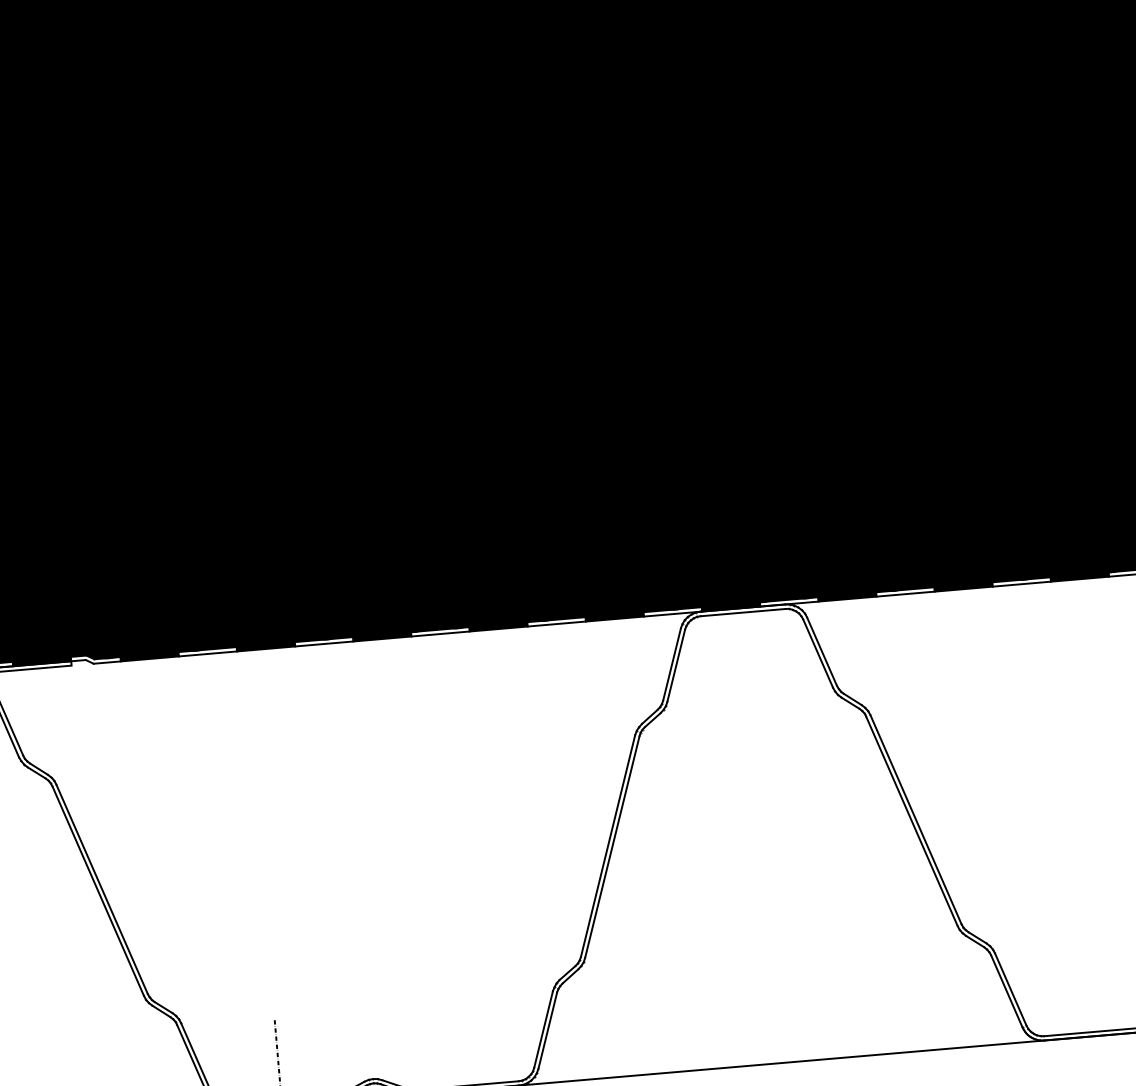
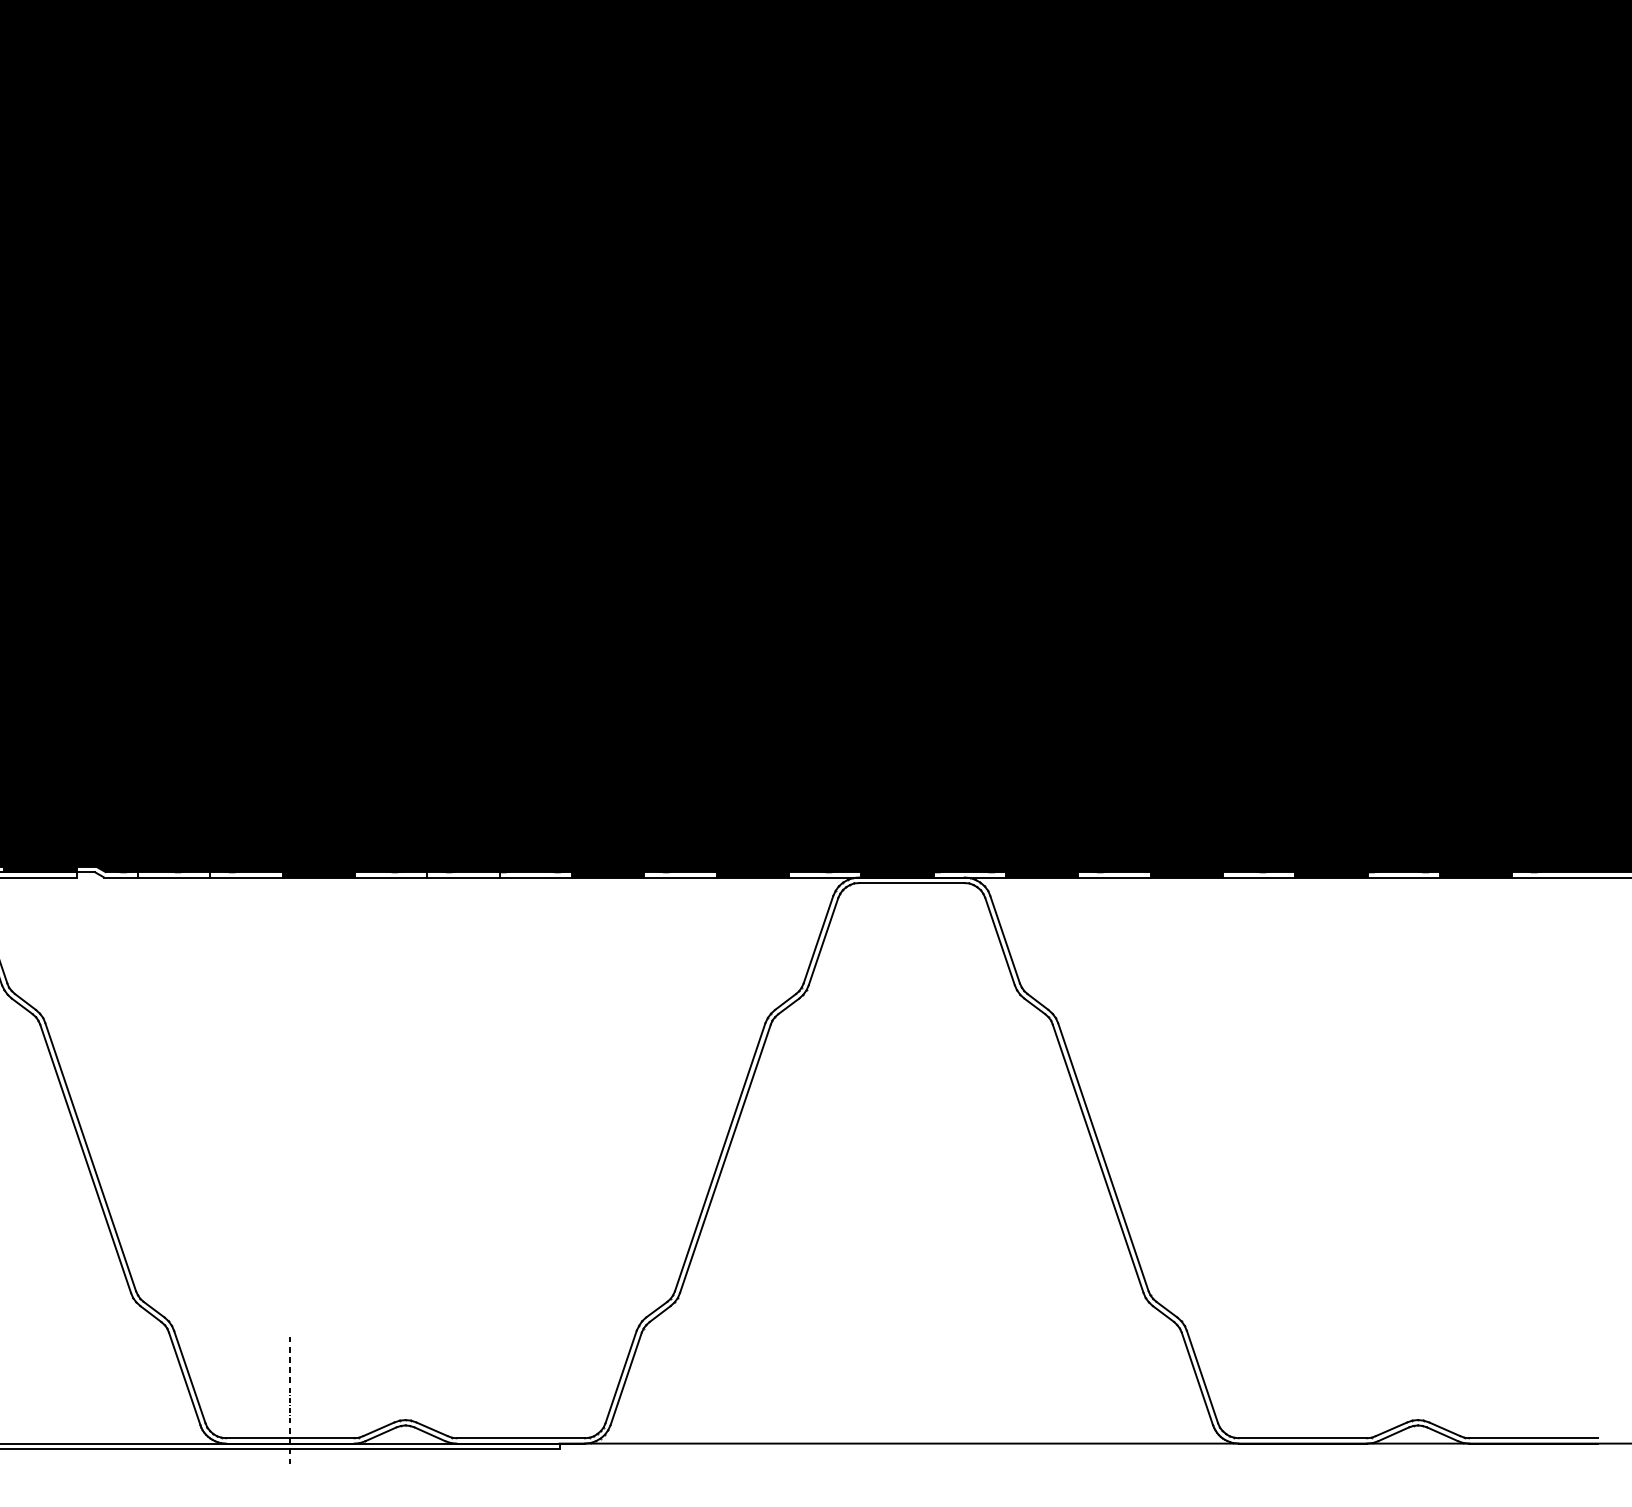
fill: (382, 636) -> (463, 874), removed
fill: (149, 656) -> (173, 874), removed

